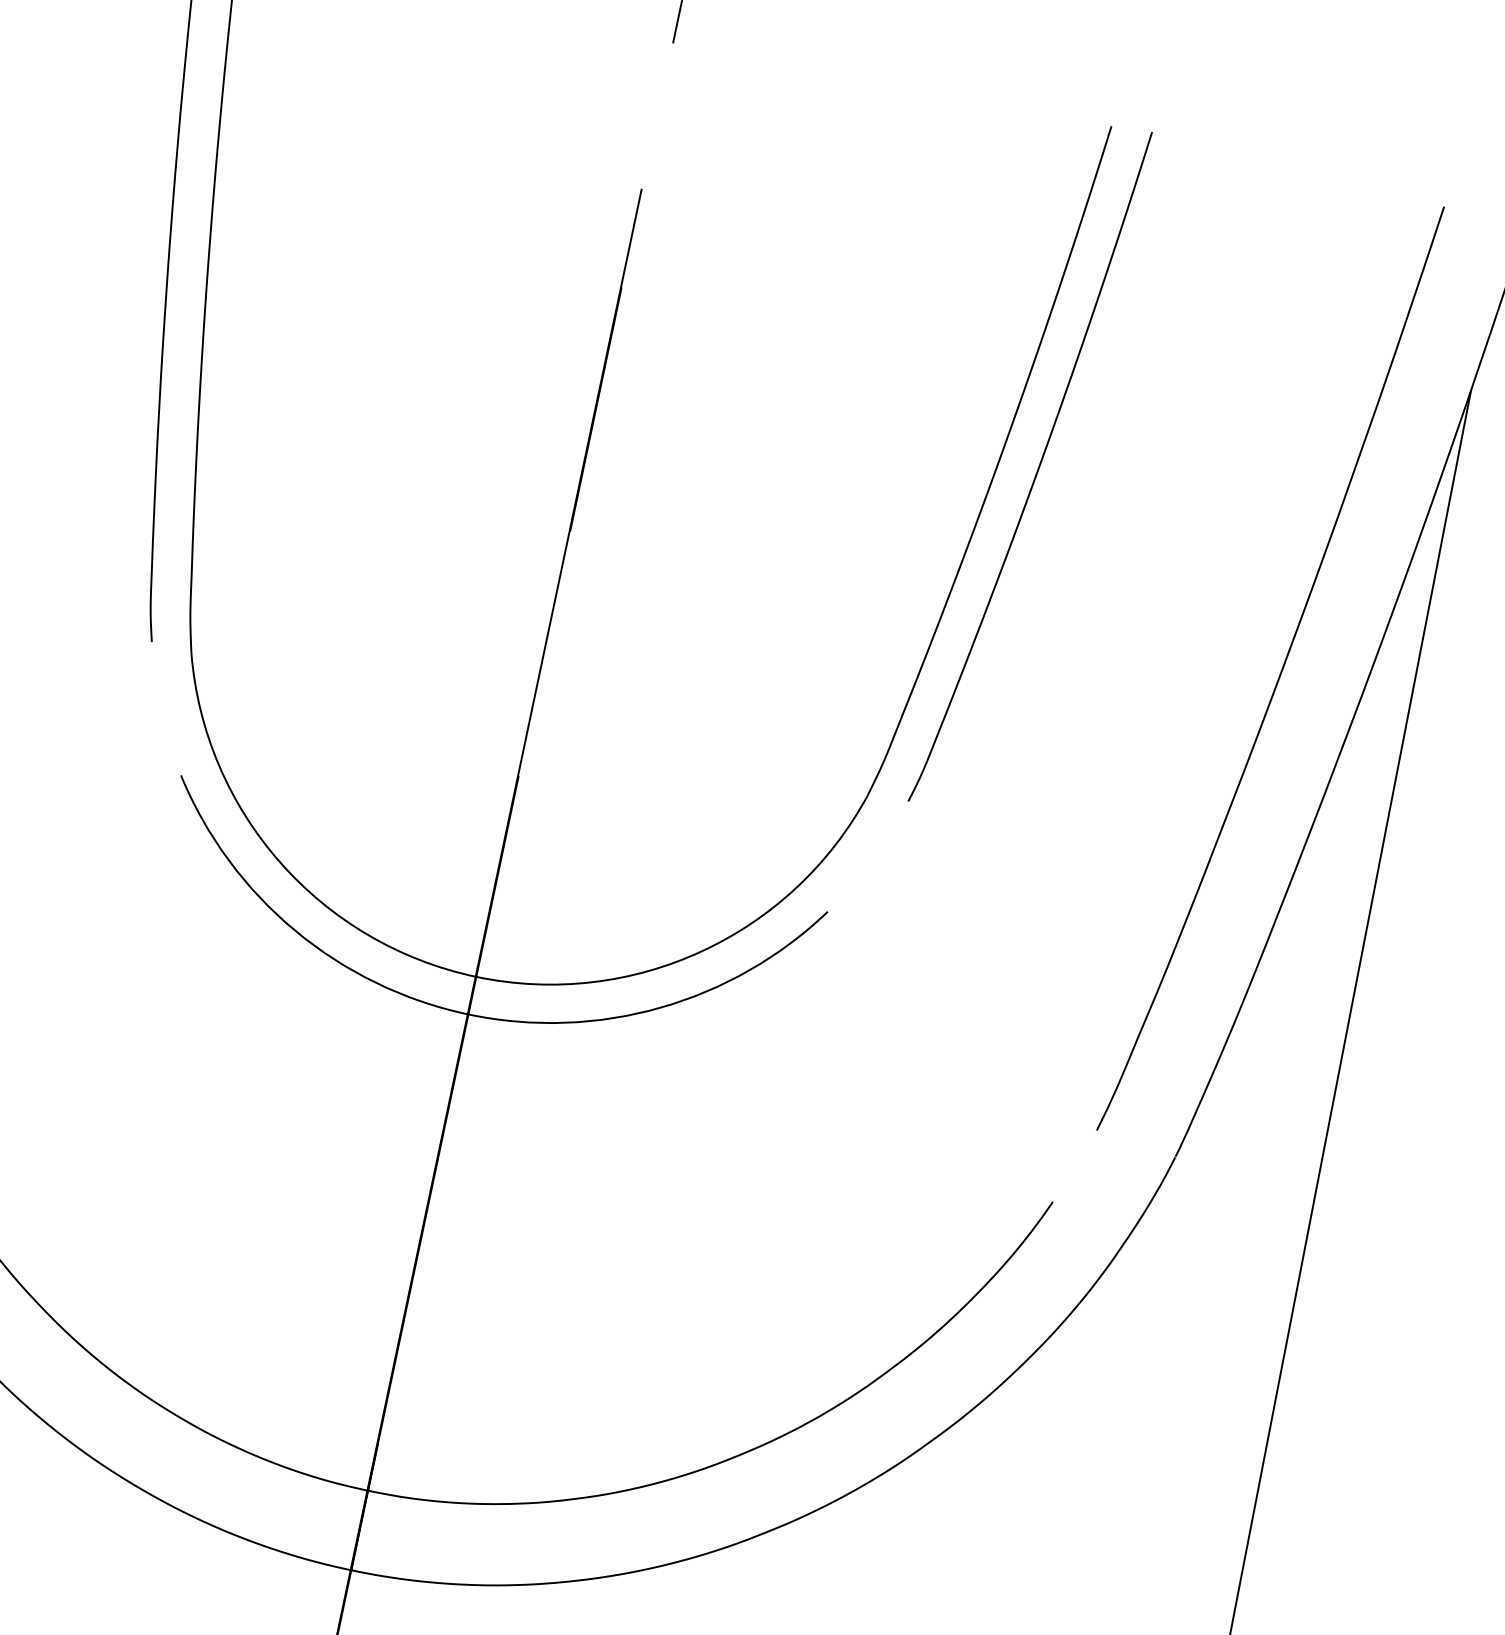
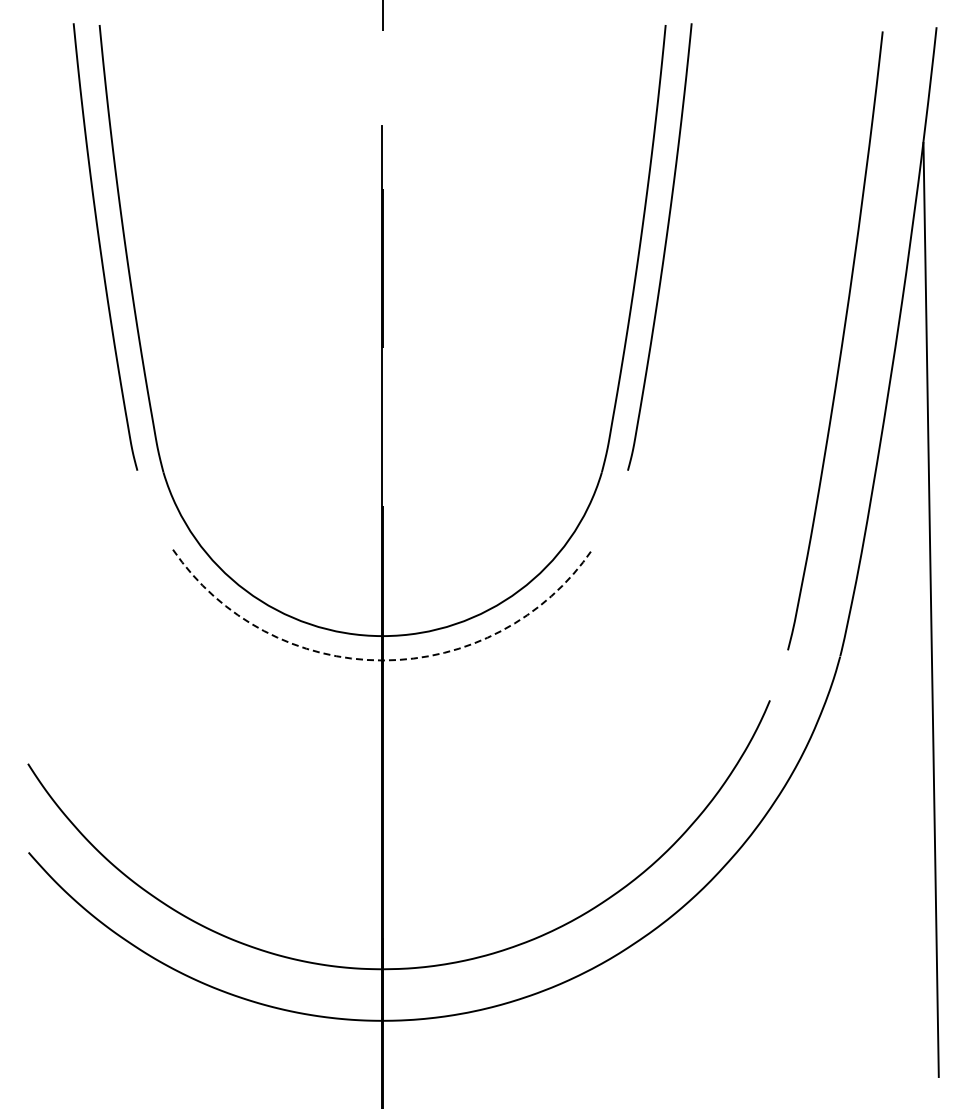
arc: (468, 1014) -> (382, 660), solid -> dashed

